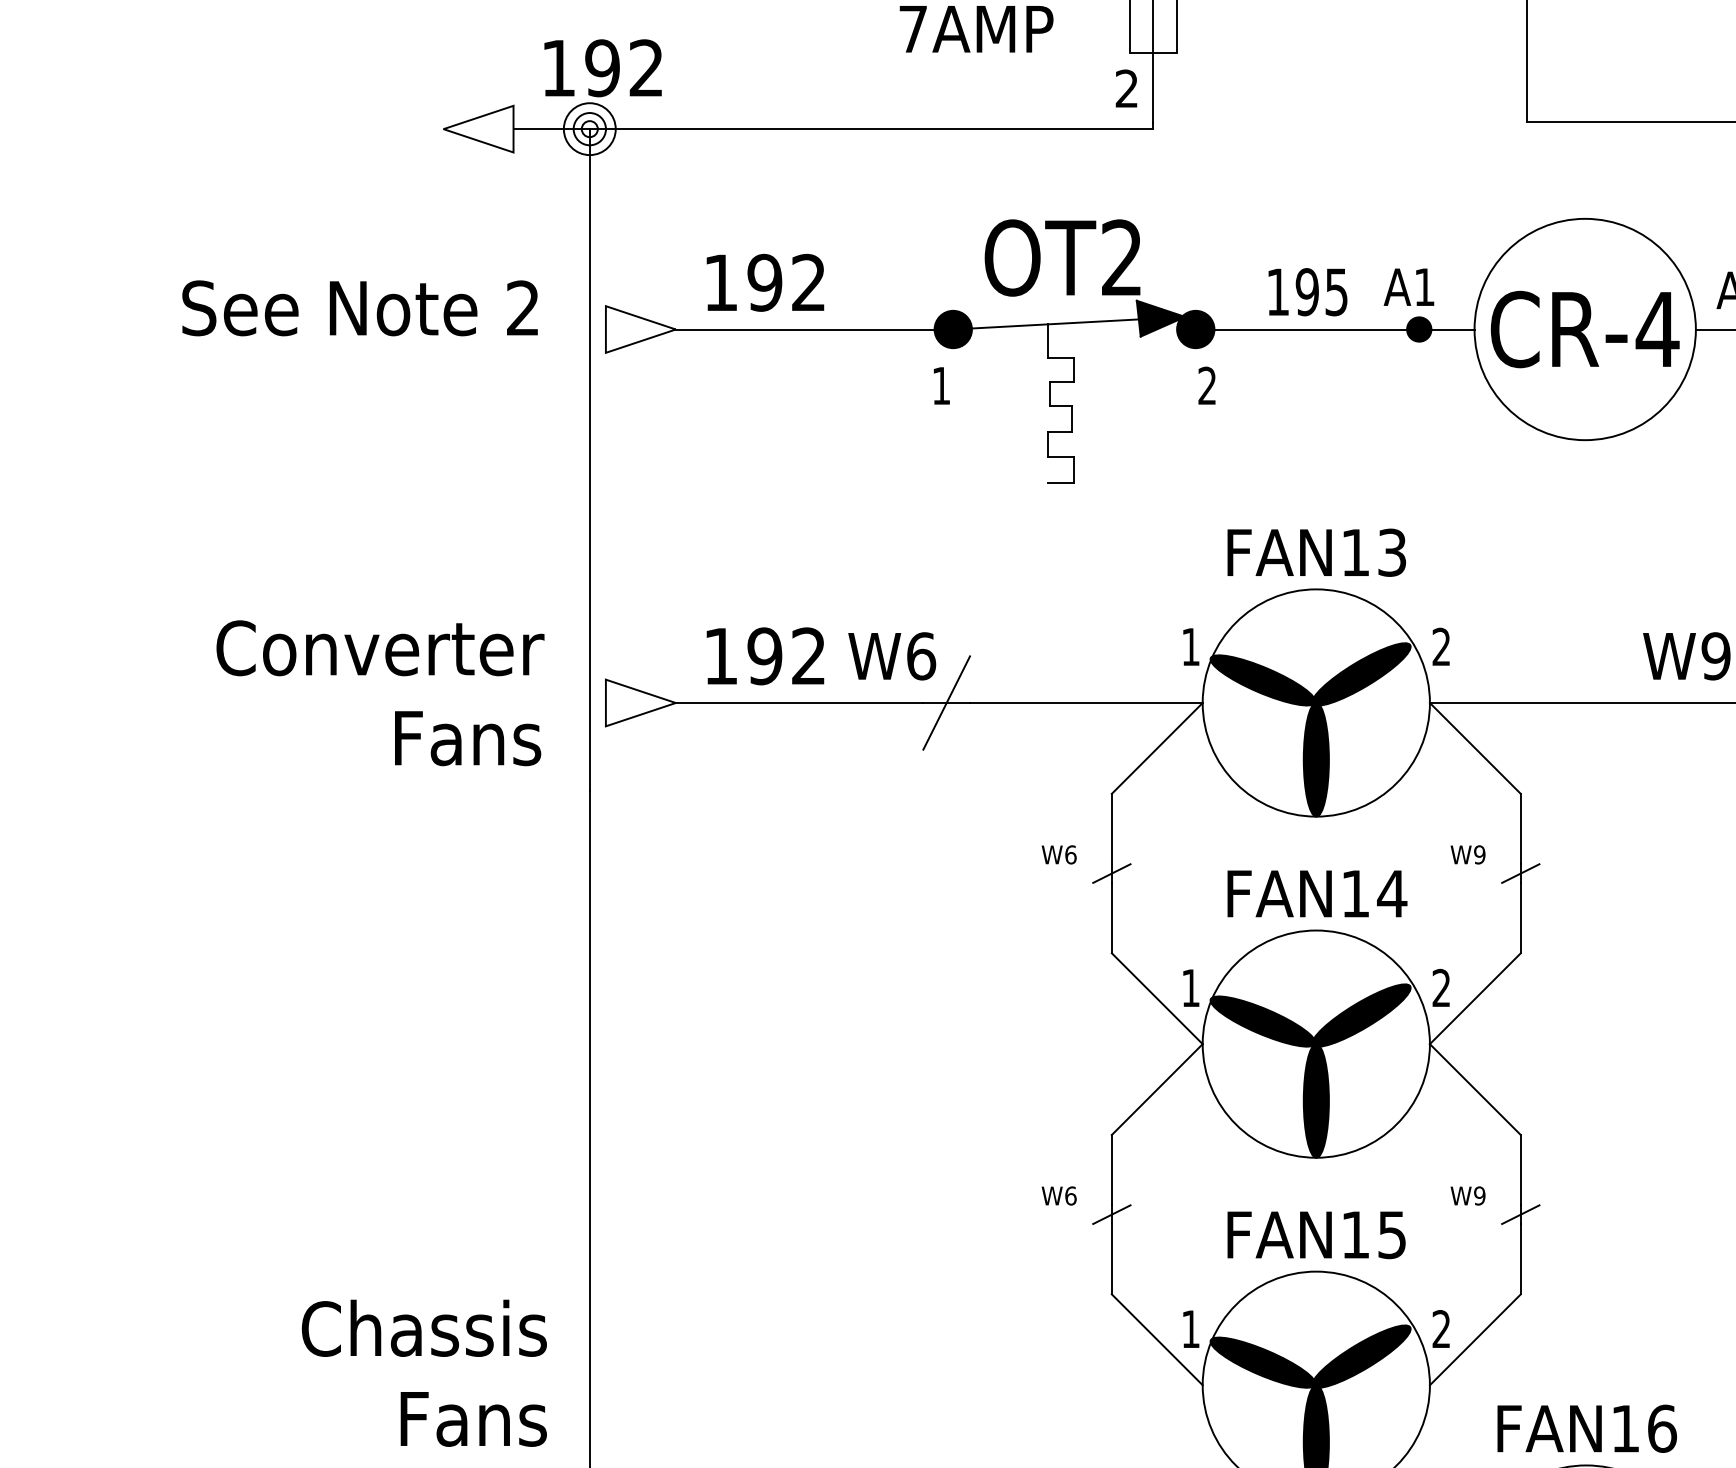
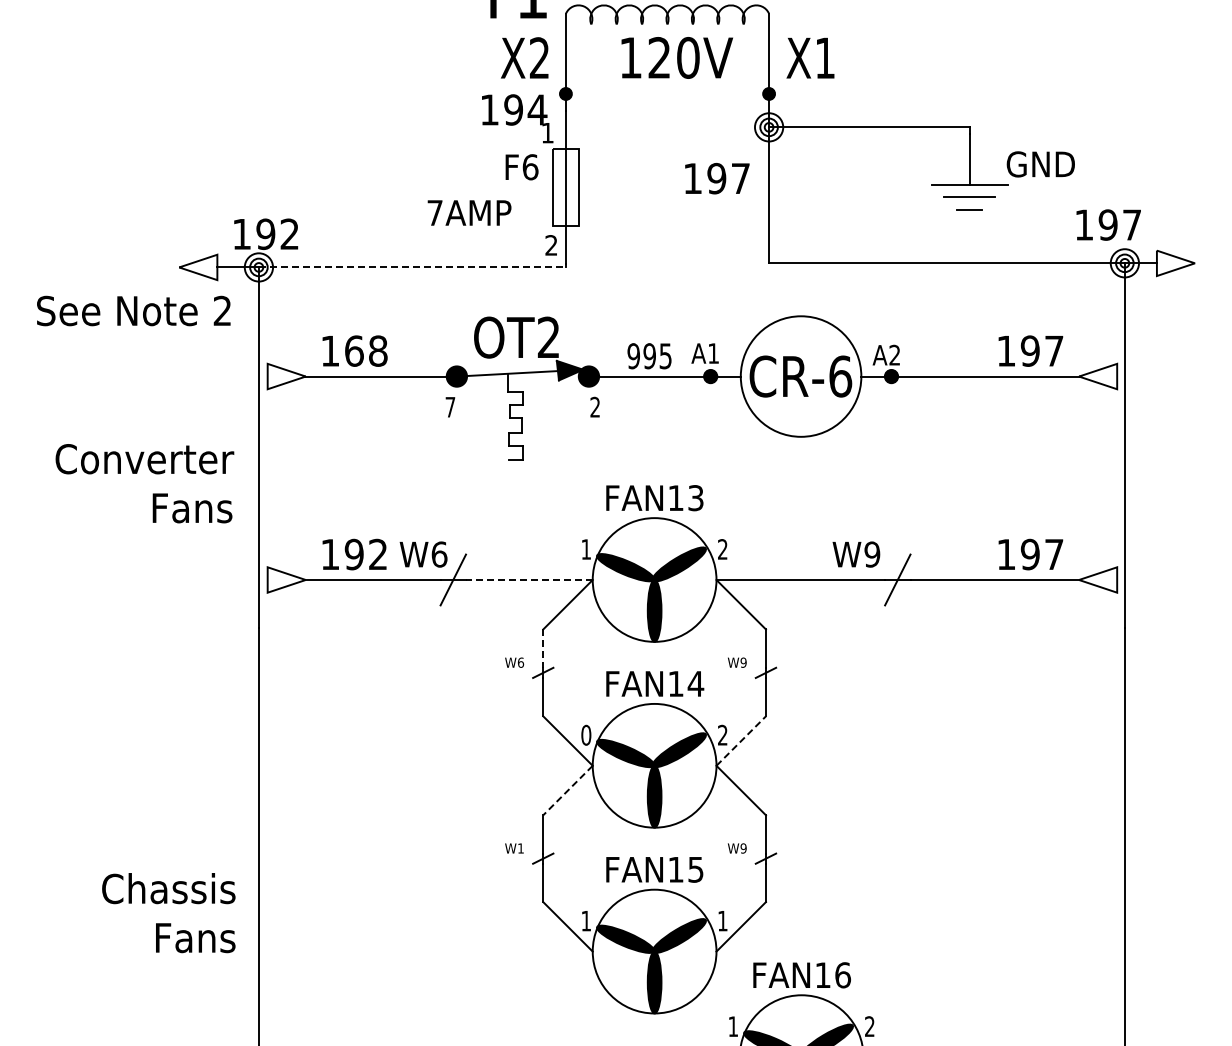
line: (871, 129) -> (412, 267), solid -> dashed
text: (785, 281) -> (365, 350), 192 -> 168
text: (1277, 292) -> (633, 356), 195 -> 995
text: (359, 307) -> (133, 310), moved
text: (1657, 329) -> (840, 376), CR-4 -> CR-6
text: (941, 386) -> (450, 407), 1 -> 7
text: (379, 692) -> (144, 483), moved
line: (1084, 703) -> (528, 580), solid -> dashed
line: (1112, 830) -> (543, 649), solid -> dashed
text: (1191, 986) -> (586, 734), 1 -> 0
line: (1475, 999) -> (741, 741), solid -> dashed
line: (1158, 1089) -> (568, 790), solid -> dashed
text: (1070, 1195) -> (520, 848), W6 -> W1
text: (1440, 1328) -> (722, 920), 2 -> 1
text: (423, 1374) -> (168, 913), moved

